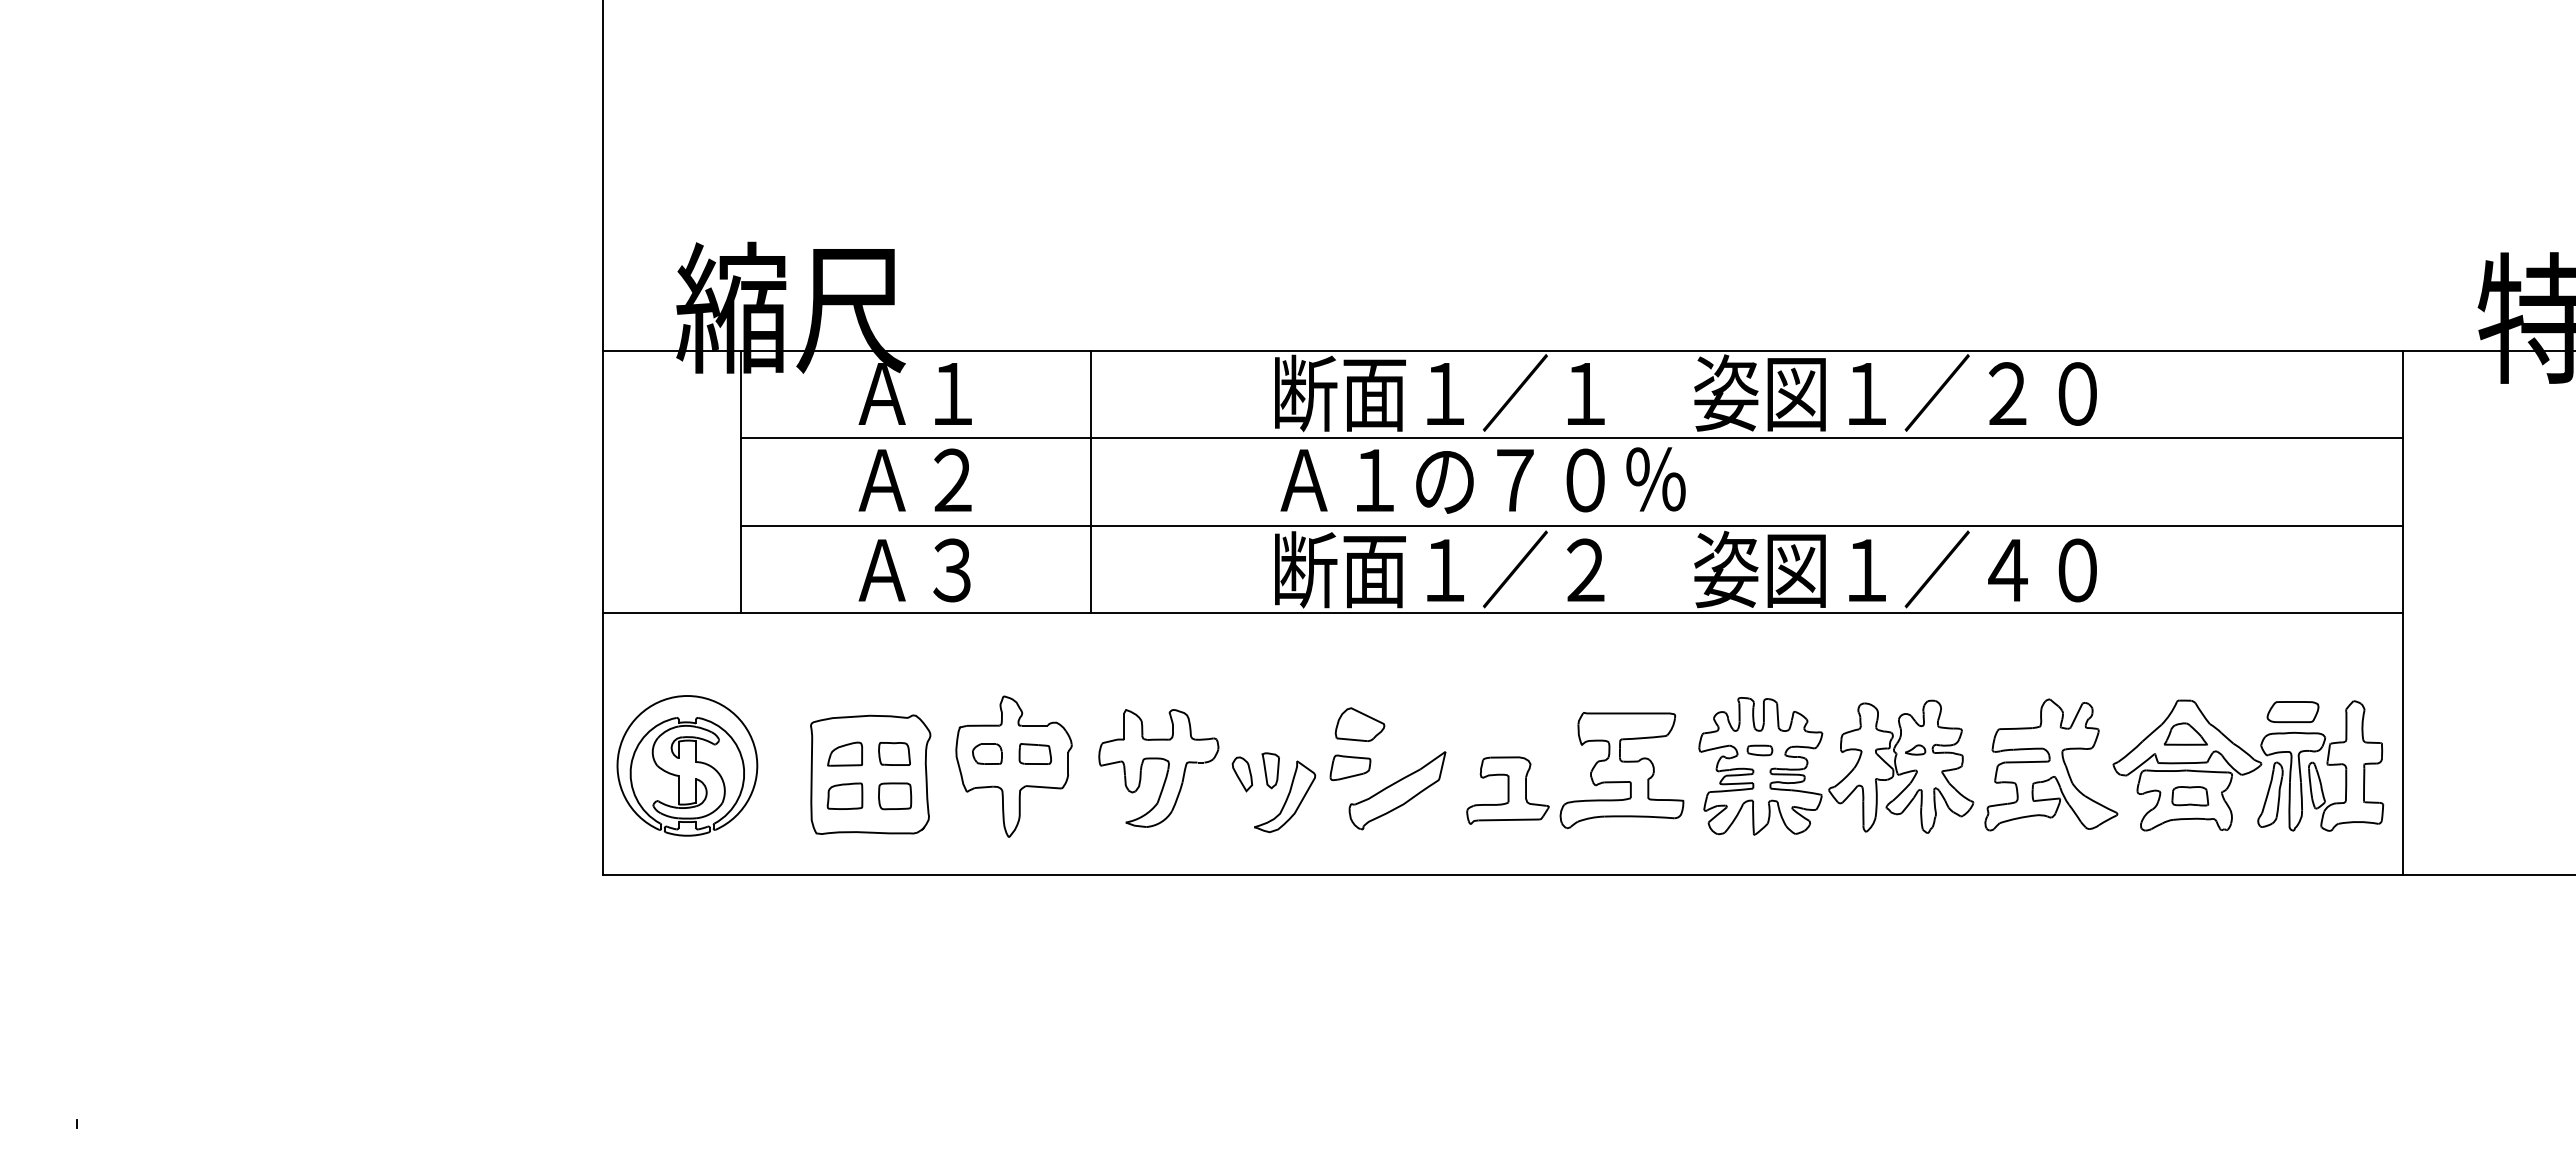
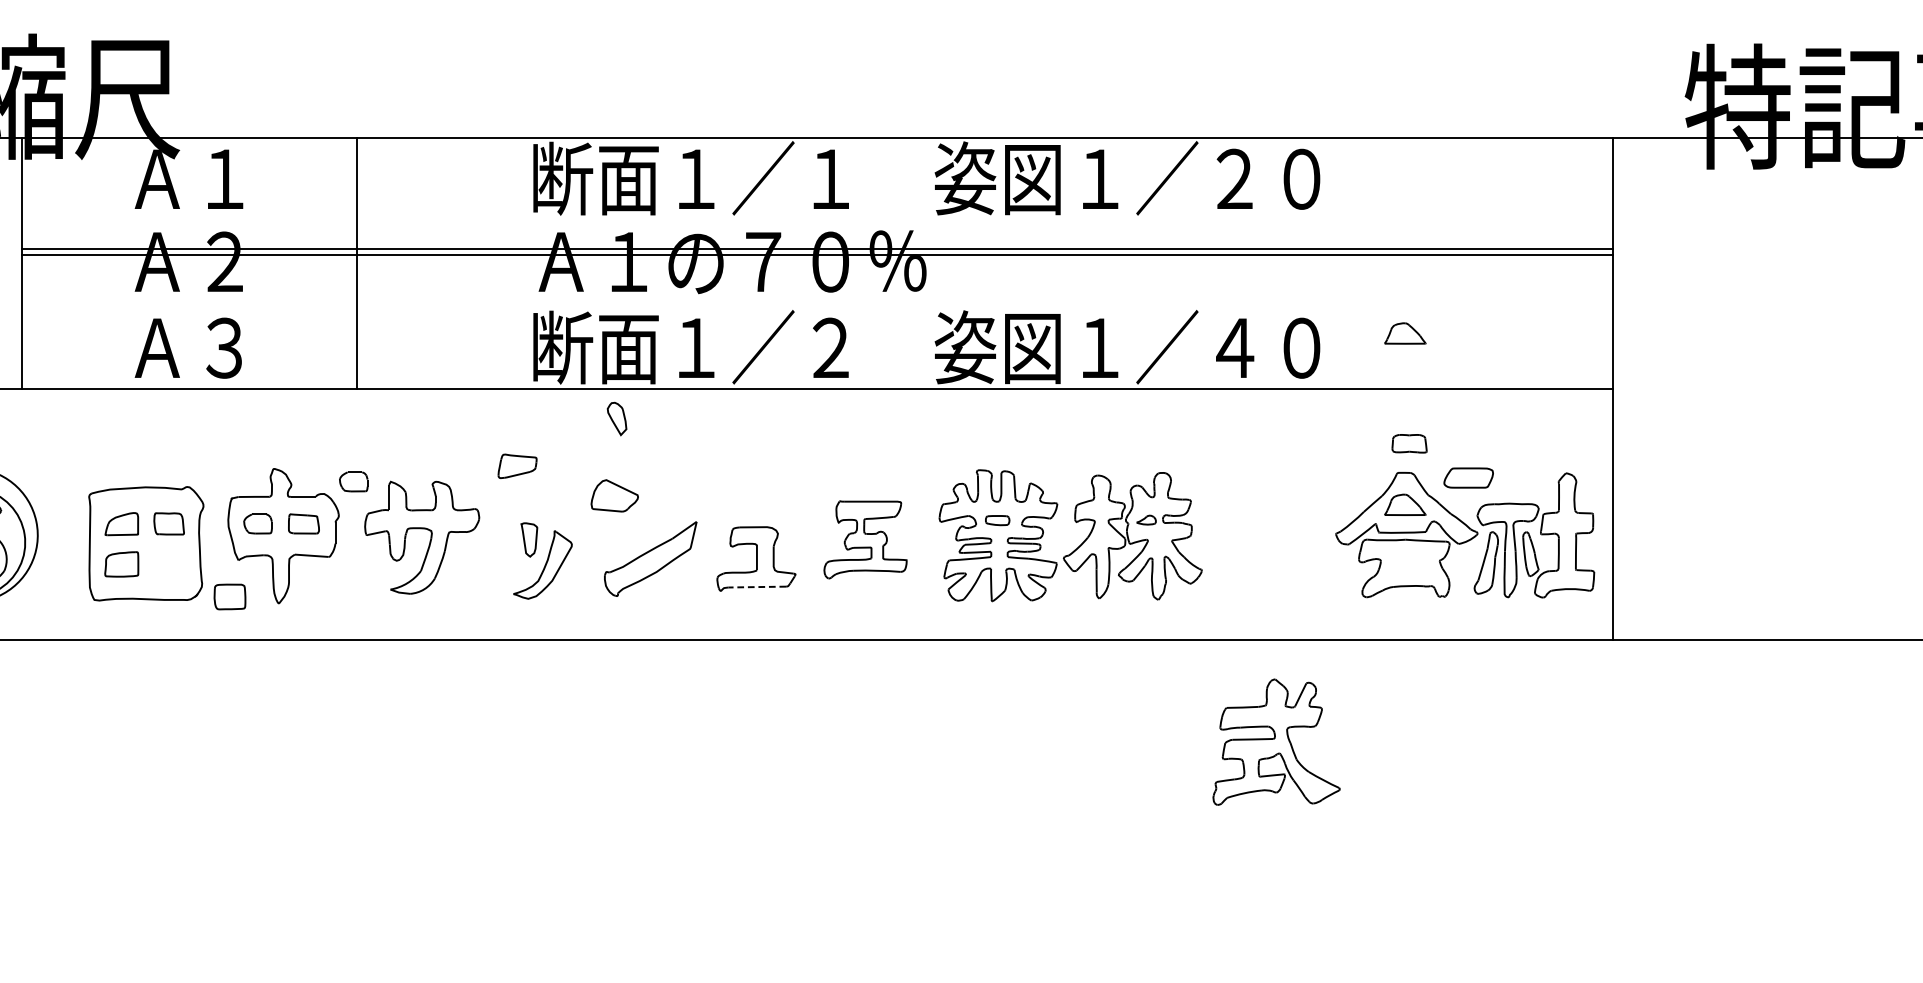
line: (1571, 438) -> (817, 255), moved
line: (1571, 525) -> (817, 248), moved
part: (2185, 554) -> (1405, 332), added
part: (1087, 709) -> (353, 481), added
curve: (2292, 721) -> (1468, 487), moved
part: (2051, 764) -> (1276, 741), moved
part: (1350, 767) -> (517, 466), moved
part: (1621, 770) -> (865, 539), size x0.7
part: (1241, 774) -> (616, 419), moved
part: (895, 796) -> (230, 597), moved
part: (2190, 796) -> (1409, 444), moved
line: (1508, 819) -> (756, 586), solid -> dashed

